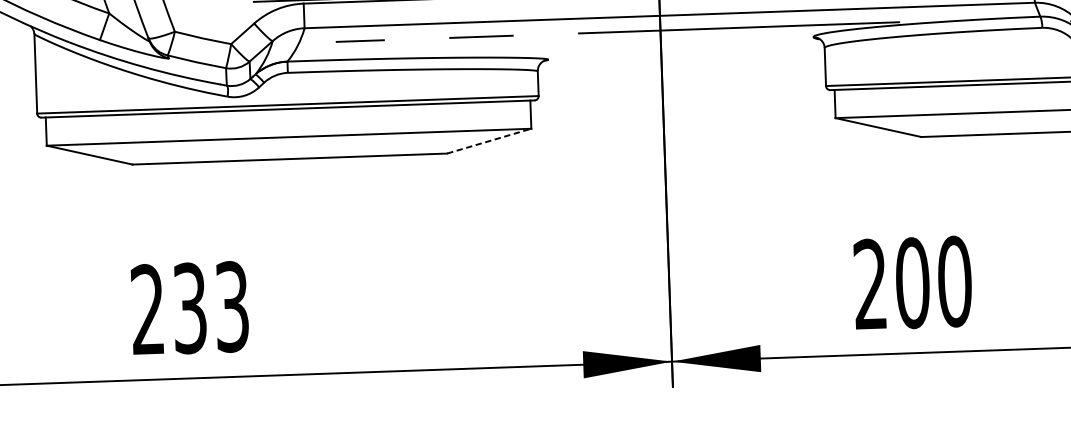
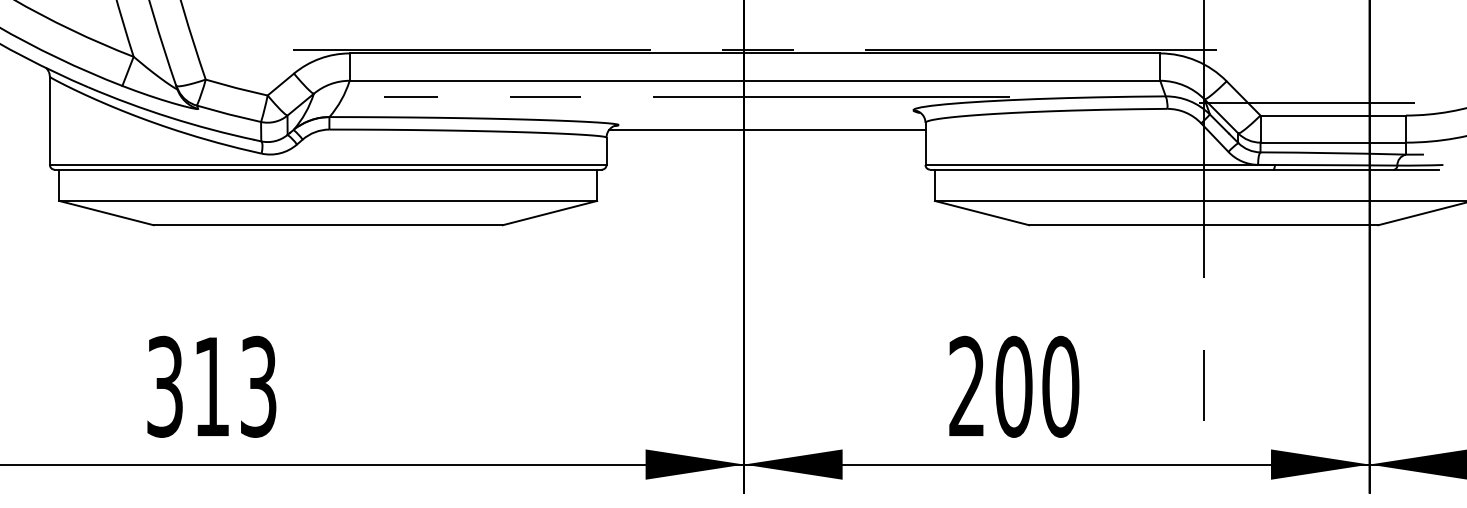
line: (682, 59) -> (767, 130), added
line: (489, 141) -> (550, 213), dashed -> solid
text: (168, 308) -> (188, 386), 233 -> 313

